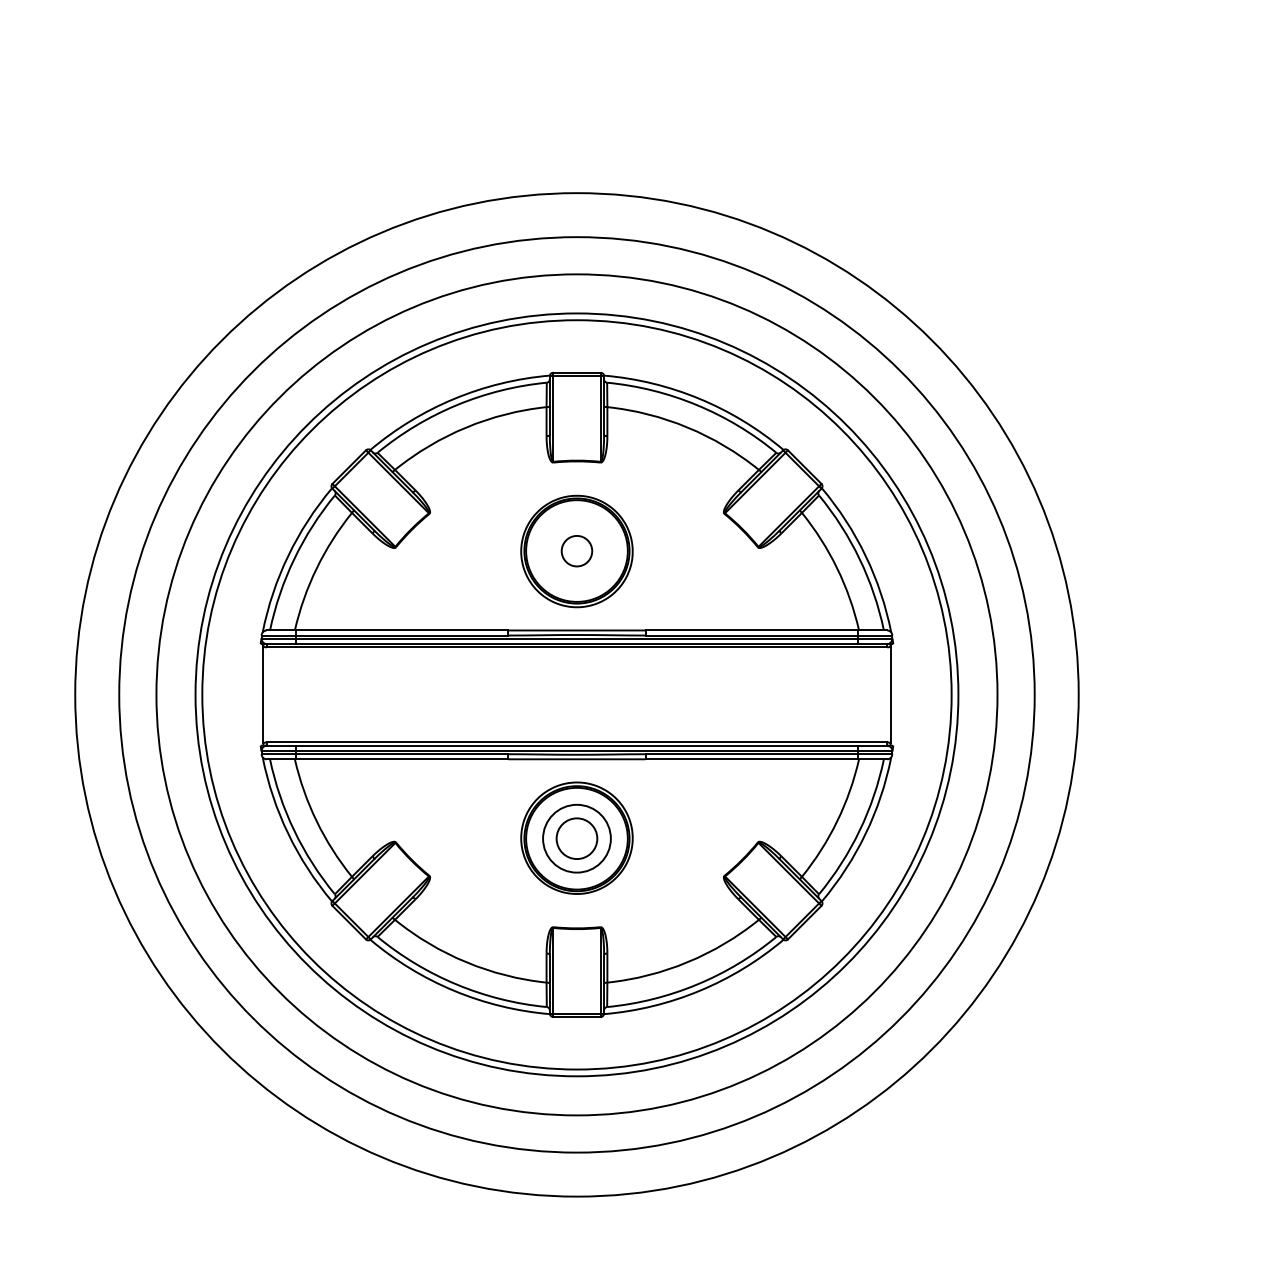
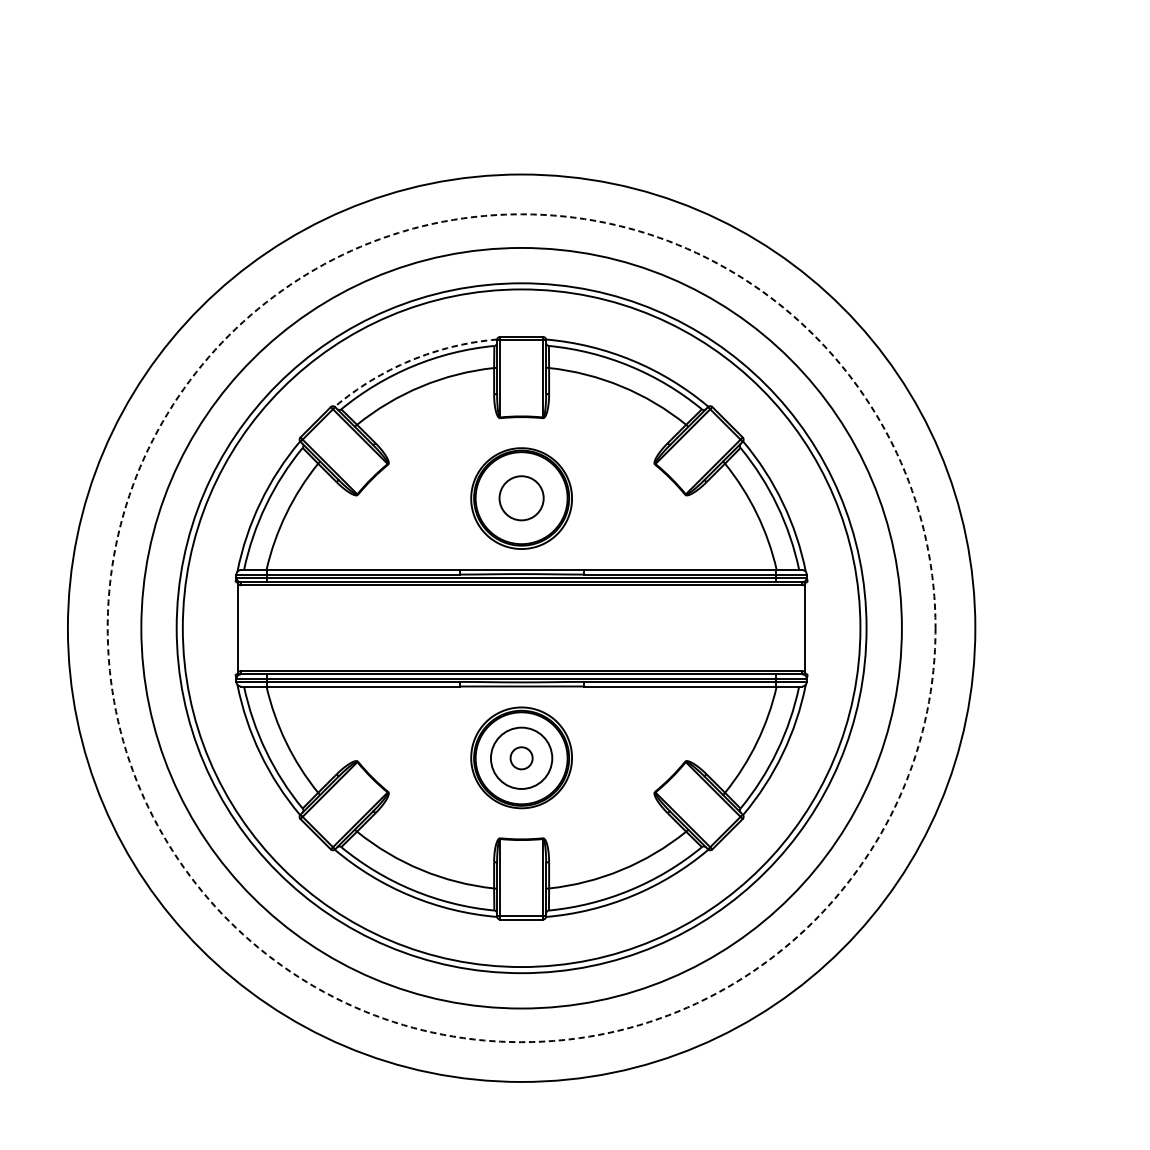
arc: (454, 398) -> (410, 360), solid -> dashed
circle: (576, 550) -> (521, 497), size x1.6
circle: (576, 694) -> (521, 627), solid -> dashed
circle: (576, 838) -> (521, 758), size x0.6

